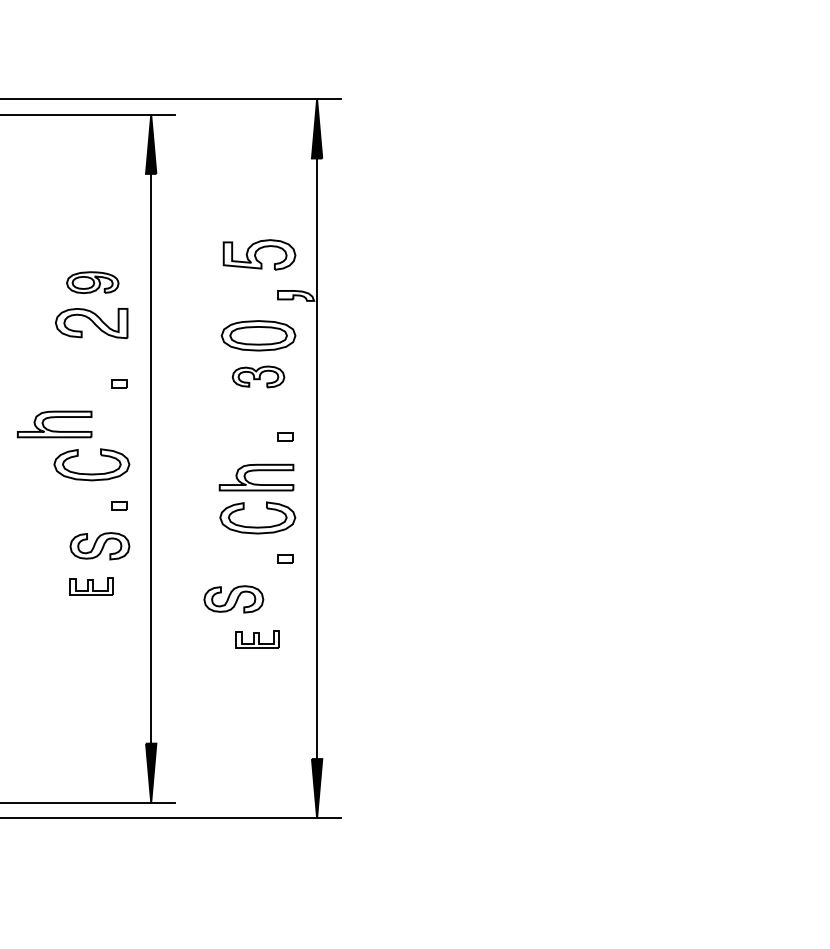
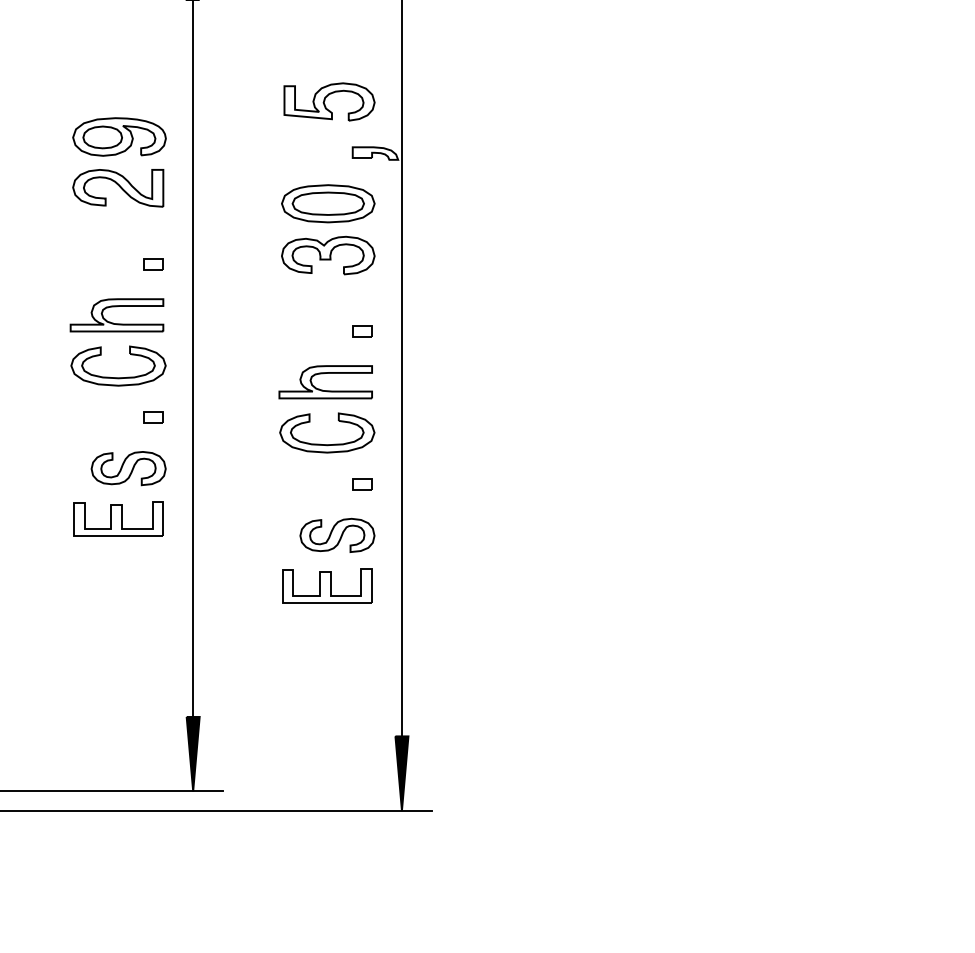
part: (92, 282) -> (119, 136), size x1.43
part: (258, 376) -> (328, 254), size x1.43
part: (54, 424) -> (116, 315), moved
part: (91, 586) -> (118, 519), size x1.67
part: (233, 599) -> (337, 535), moved
part: (257, 639) -> (326, 585), size x1.67

